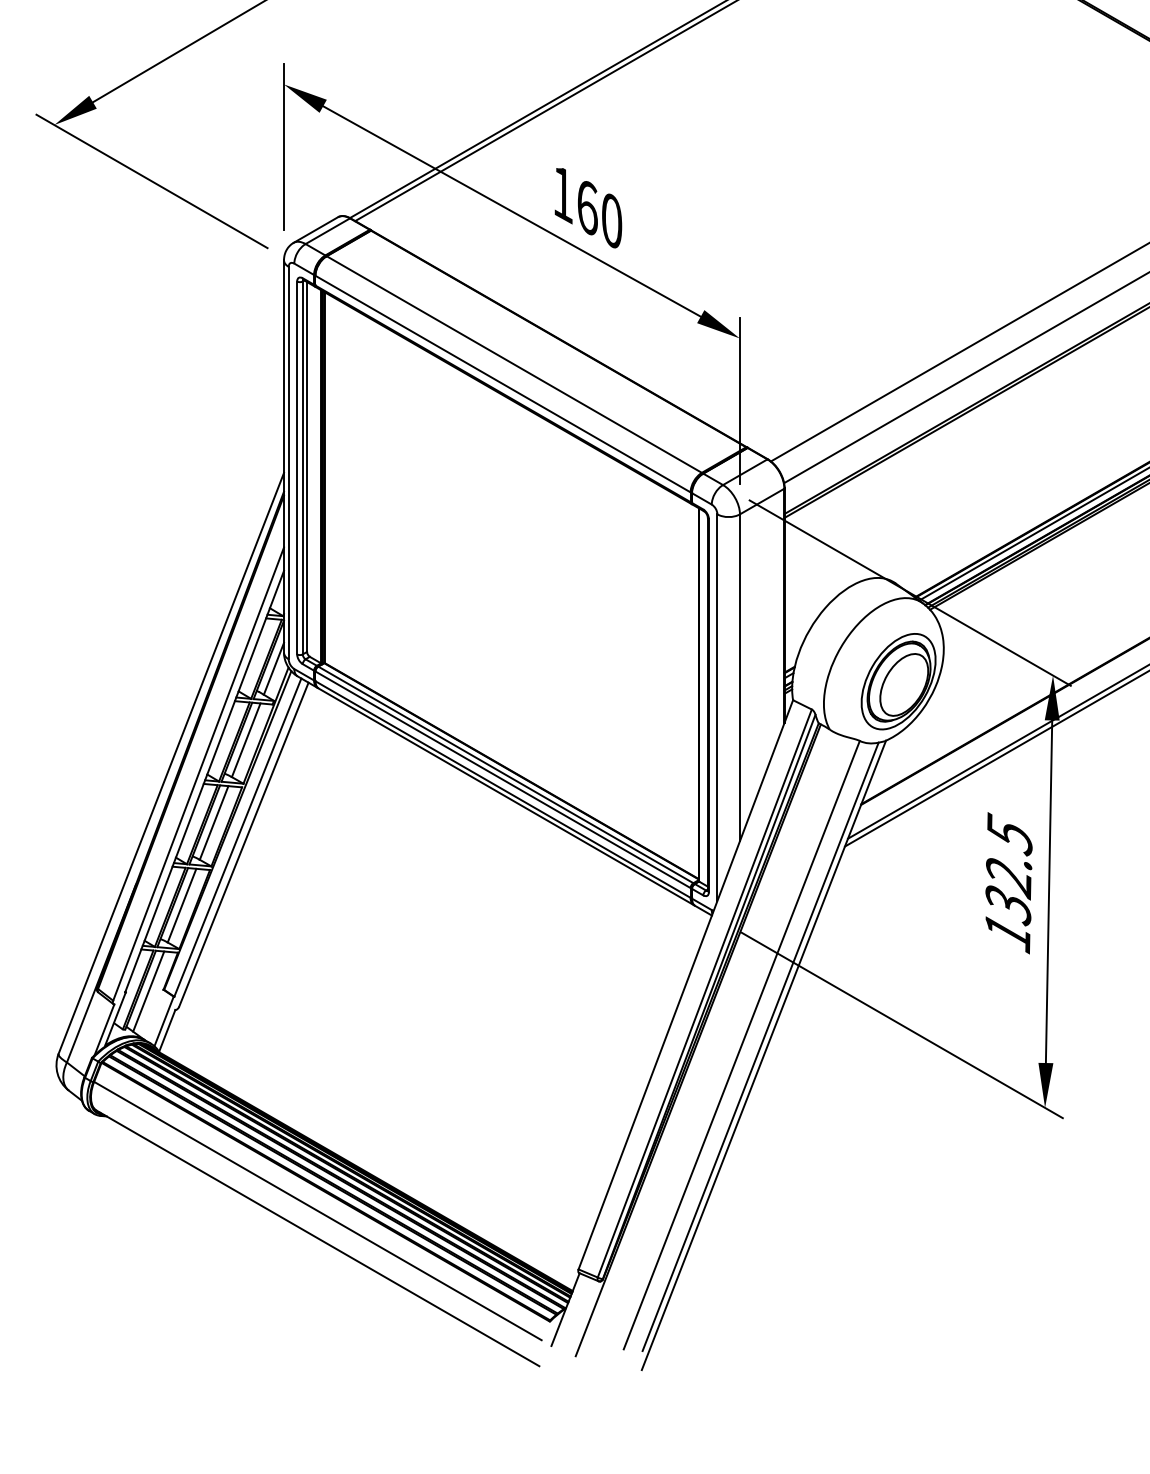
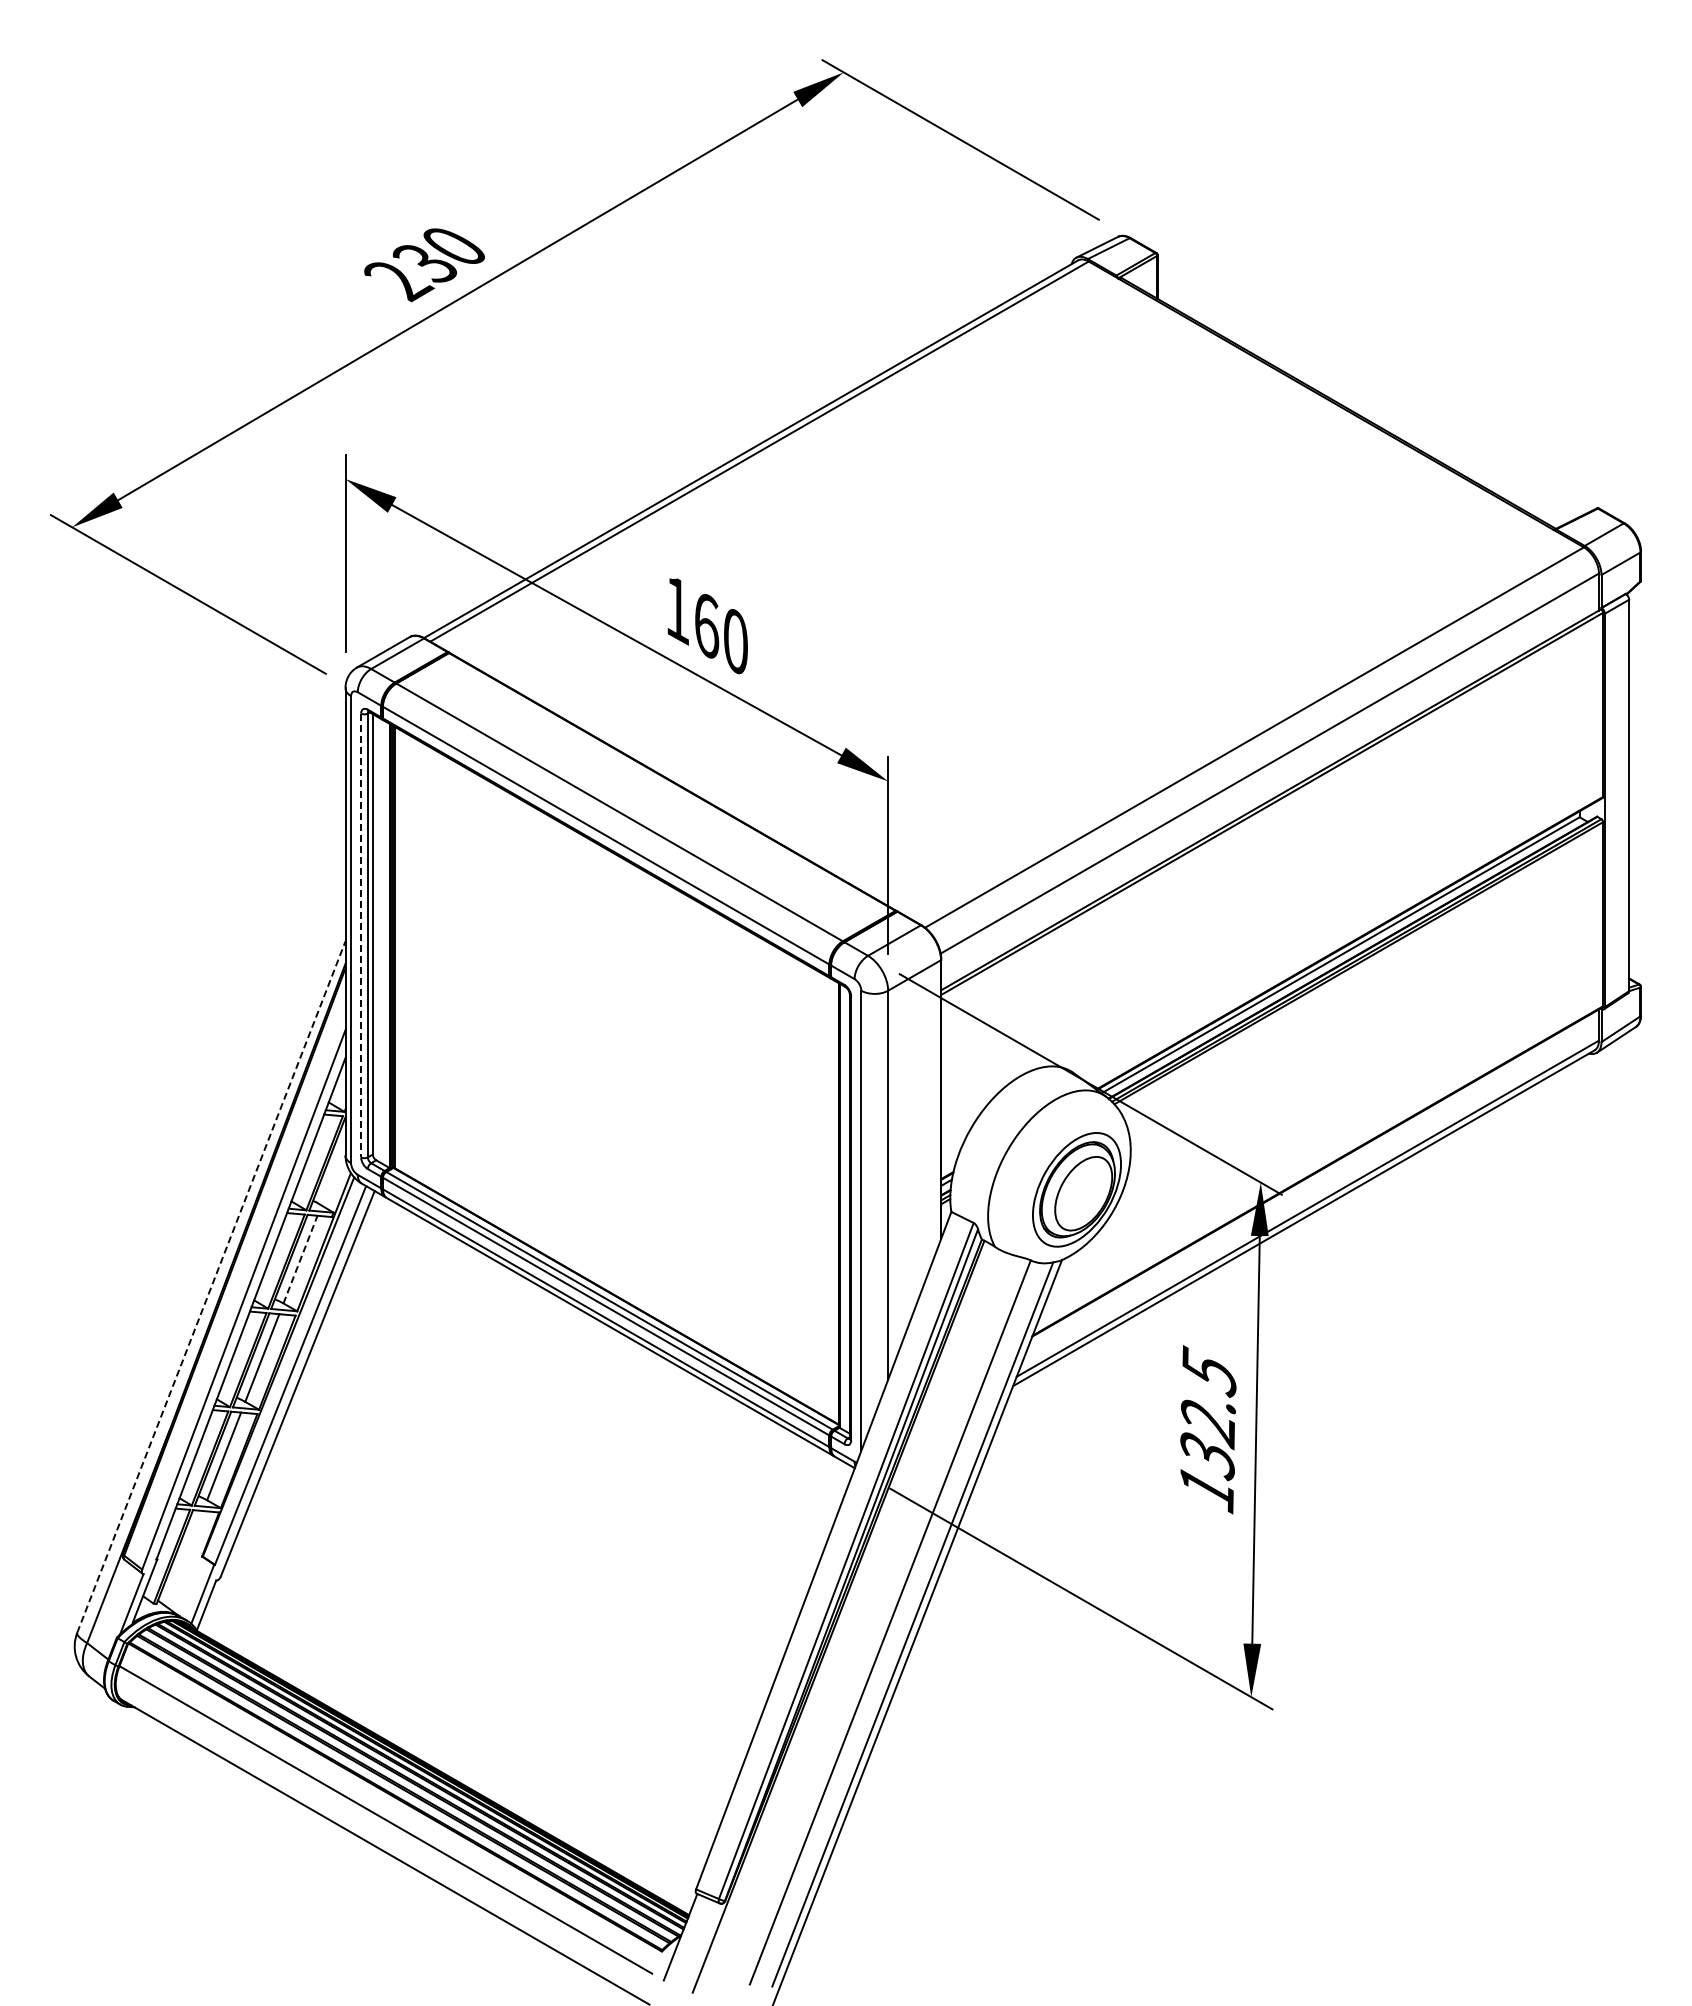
line: (297, 467) -> (361, 935), solid -> dashed
line: (273, 668) -> (333, 1174), removed
line: (246, 740) -> (300, 1259), solid -> dashed
line: (171, 763) -> (211, 1287), solid -> dashed
line: (147, 991) -> (183, 1558), removed

